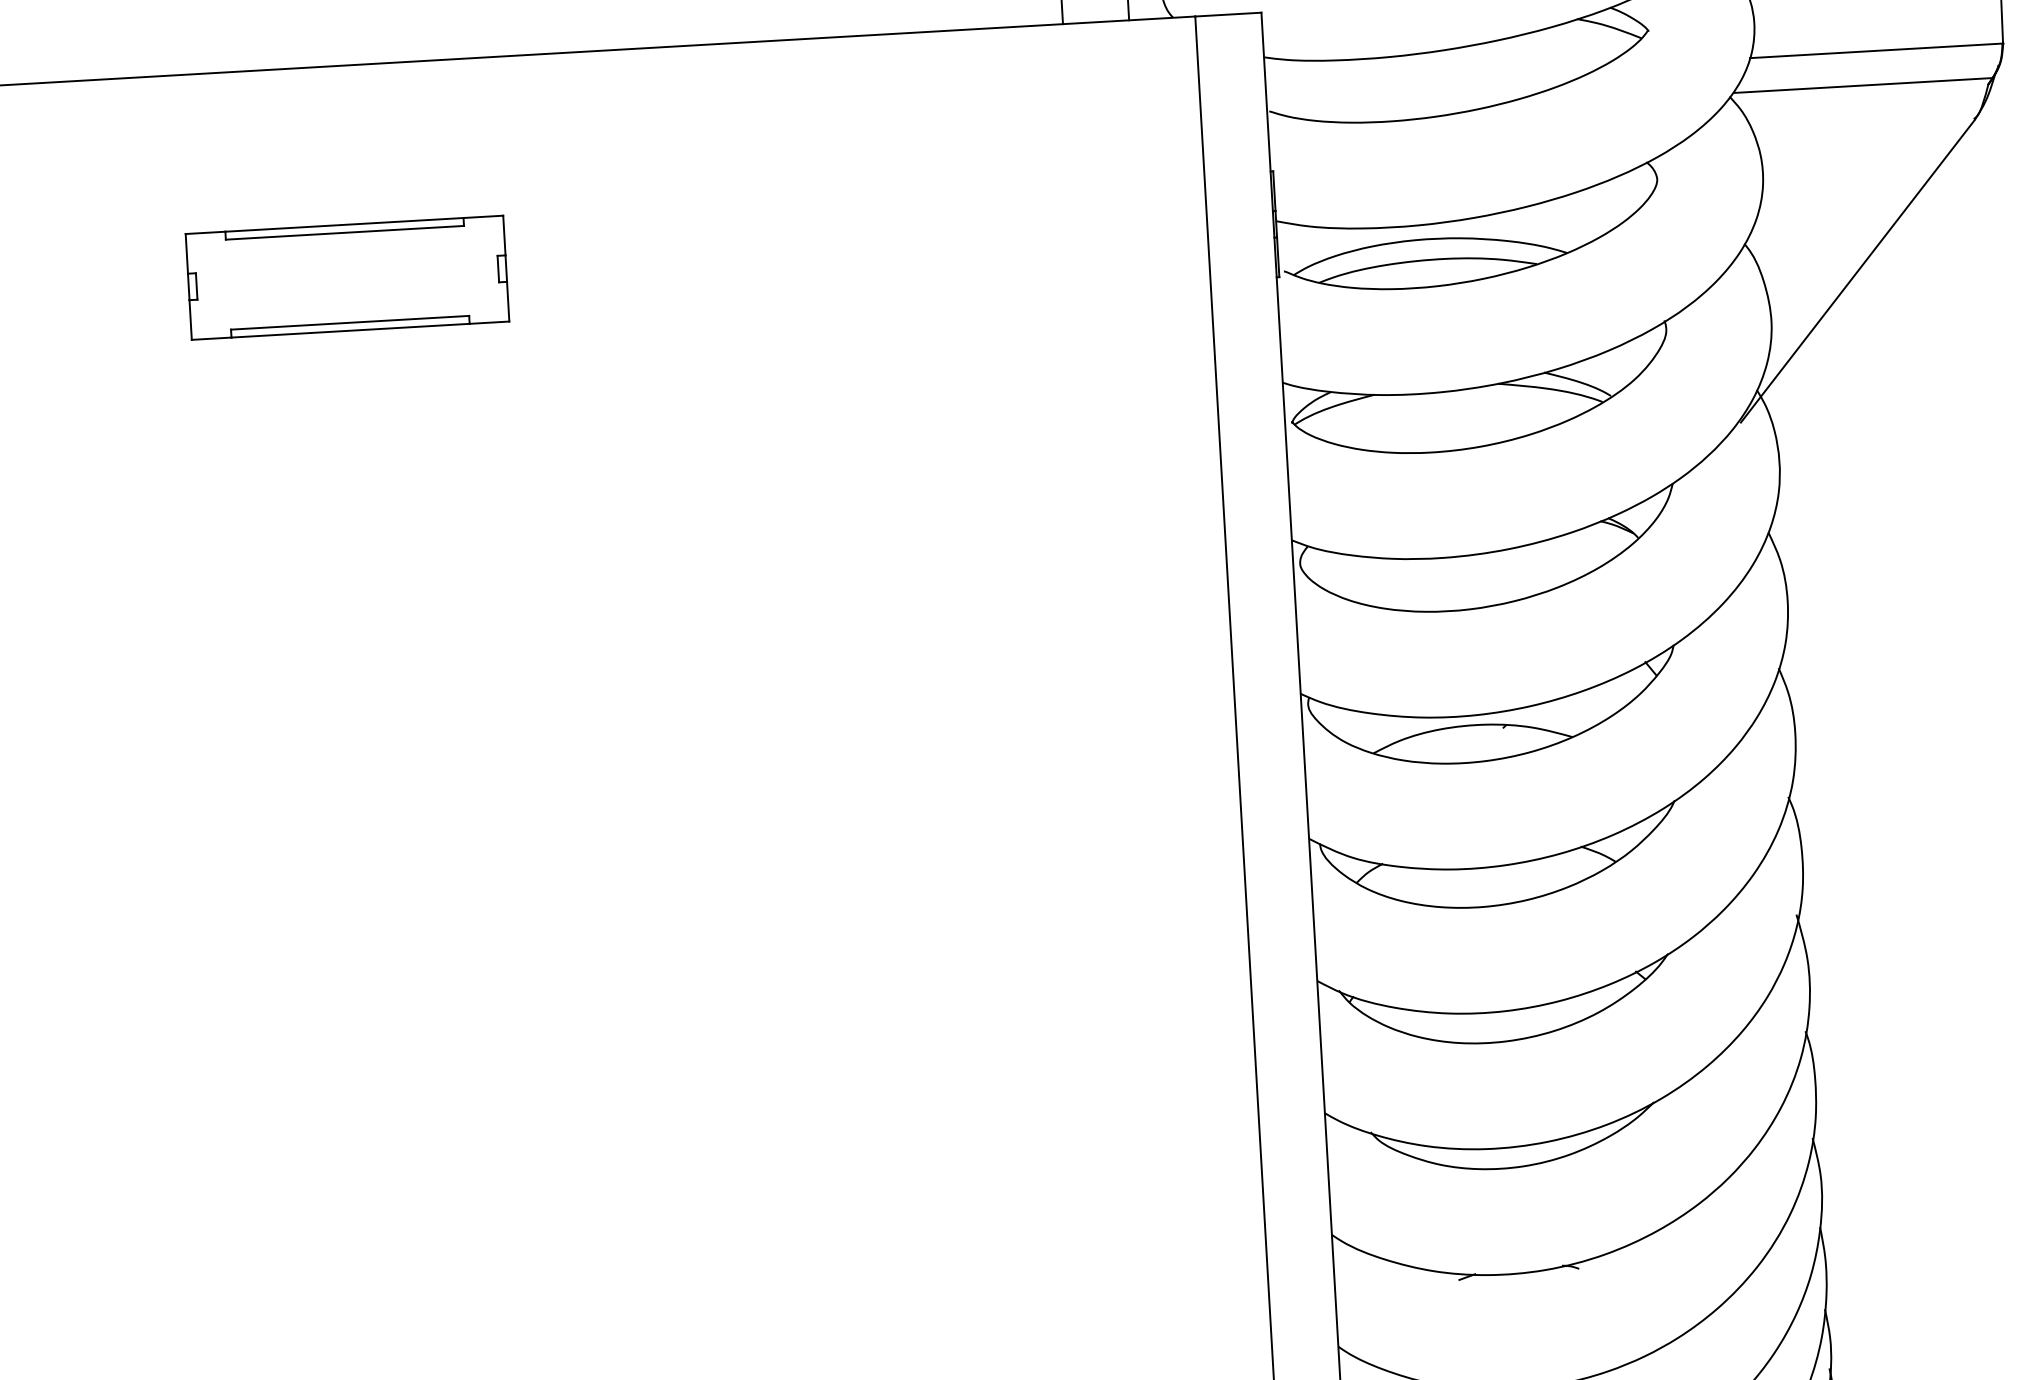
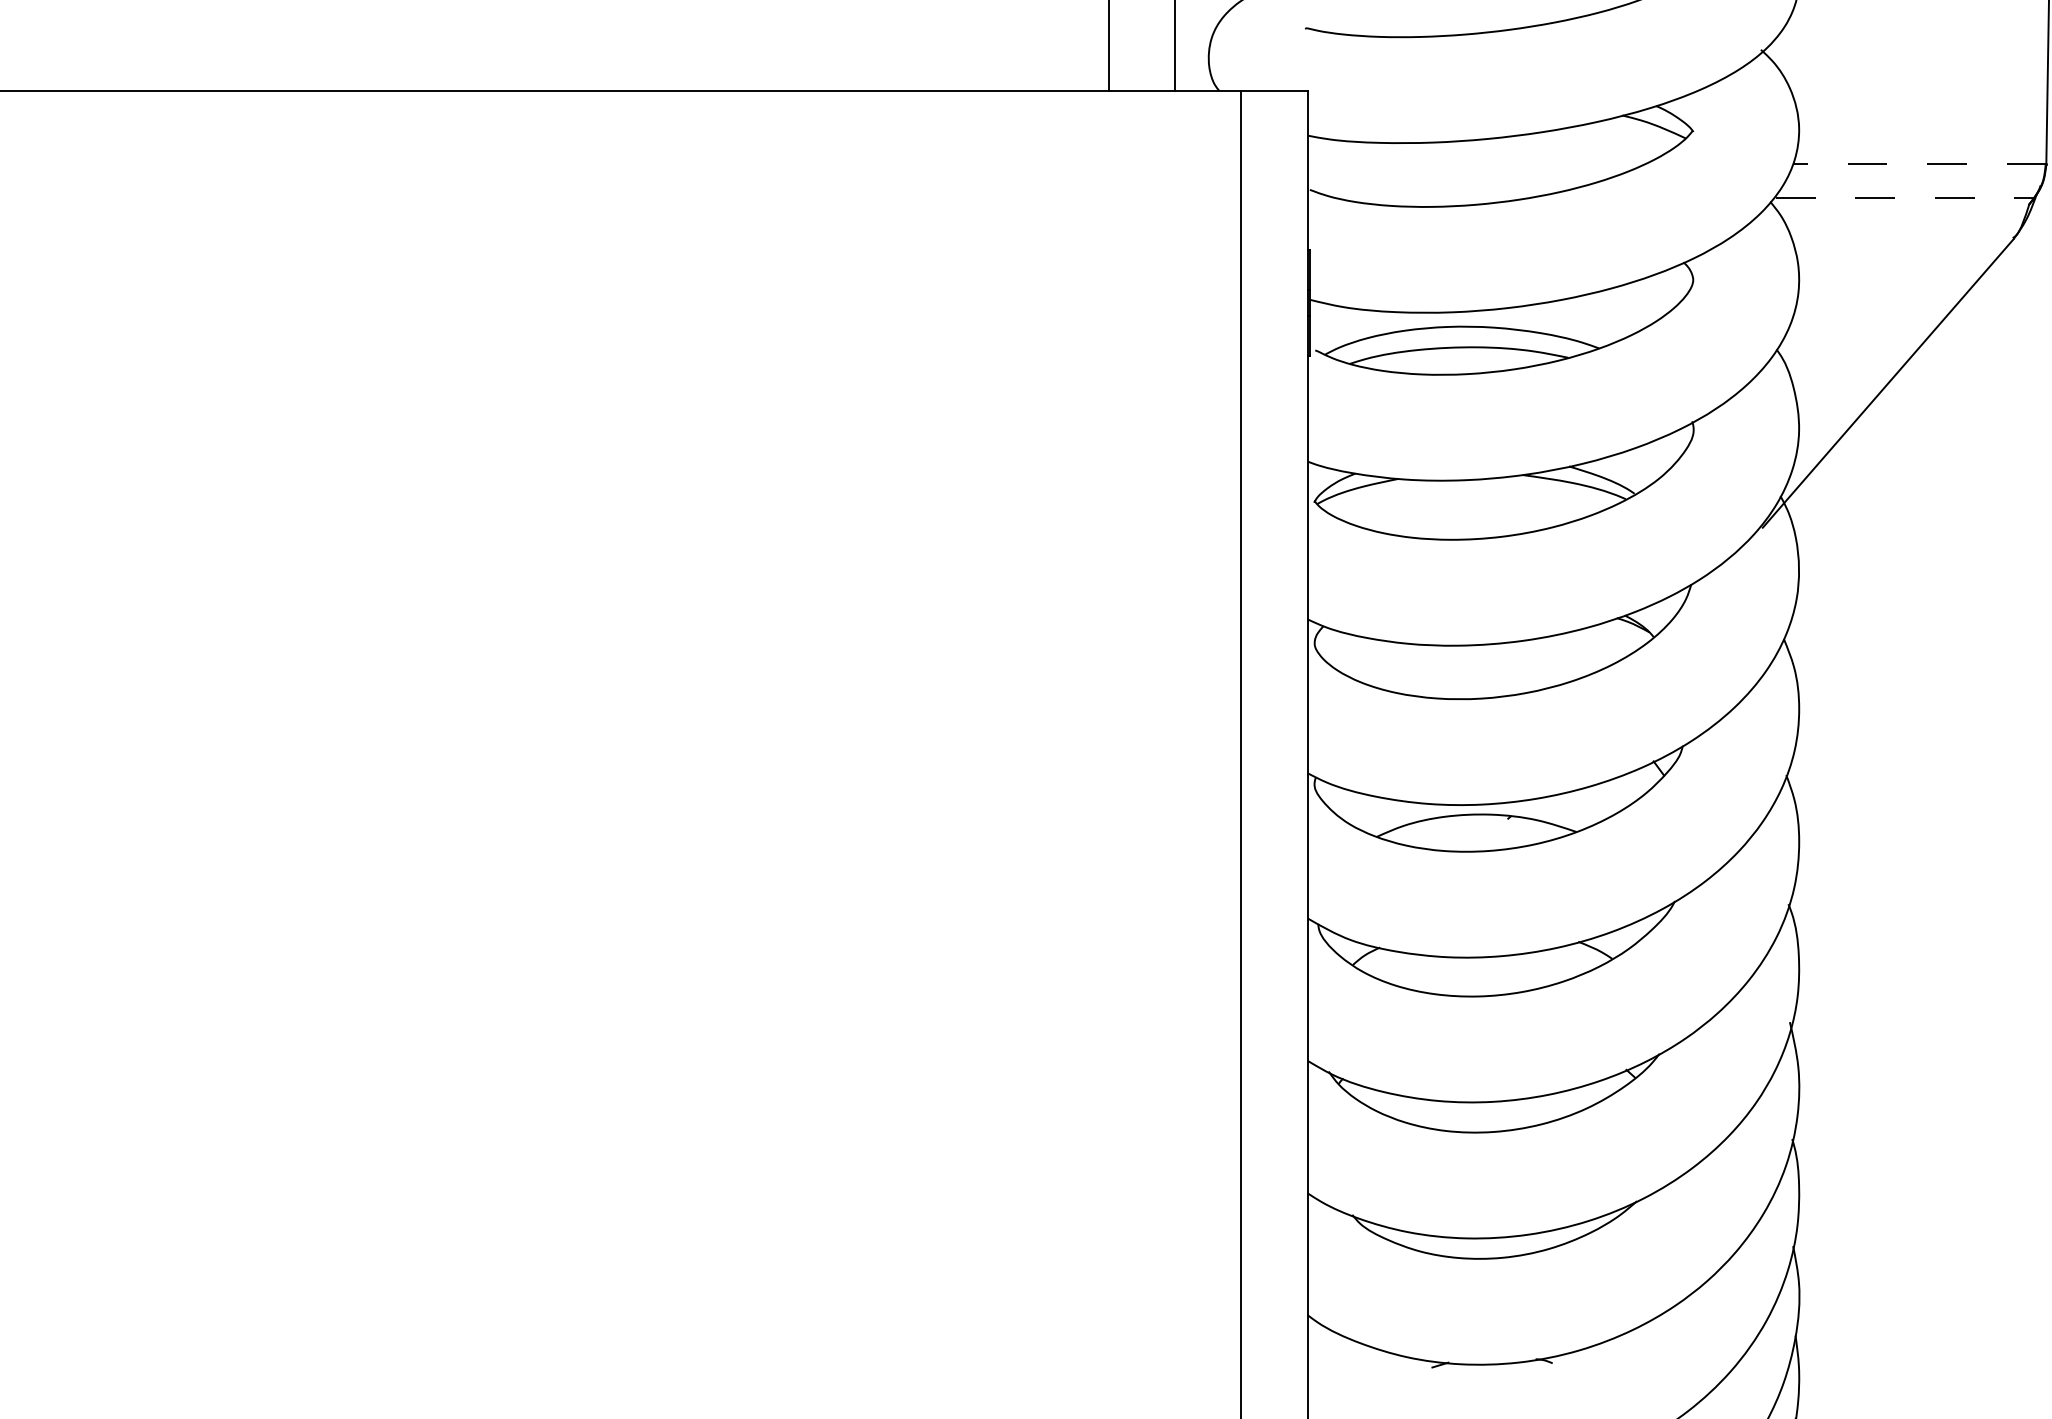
line: (1876, 50) -> (1919, 164), solid -> dashed
line: (1864, 85) -> (1905, 198), solid -> dashed
part: (346, 277) -> (379, 302), removed

